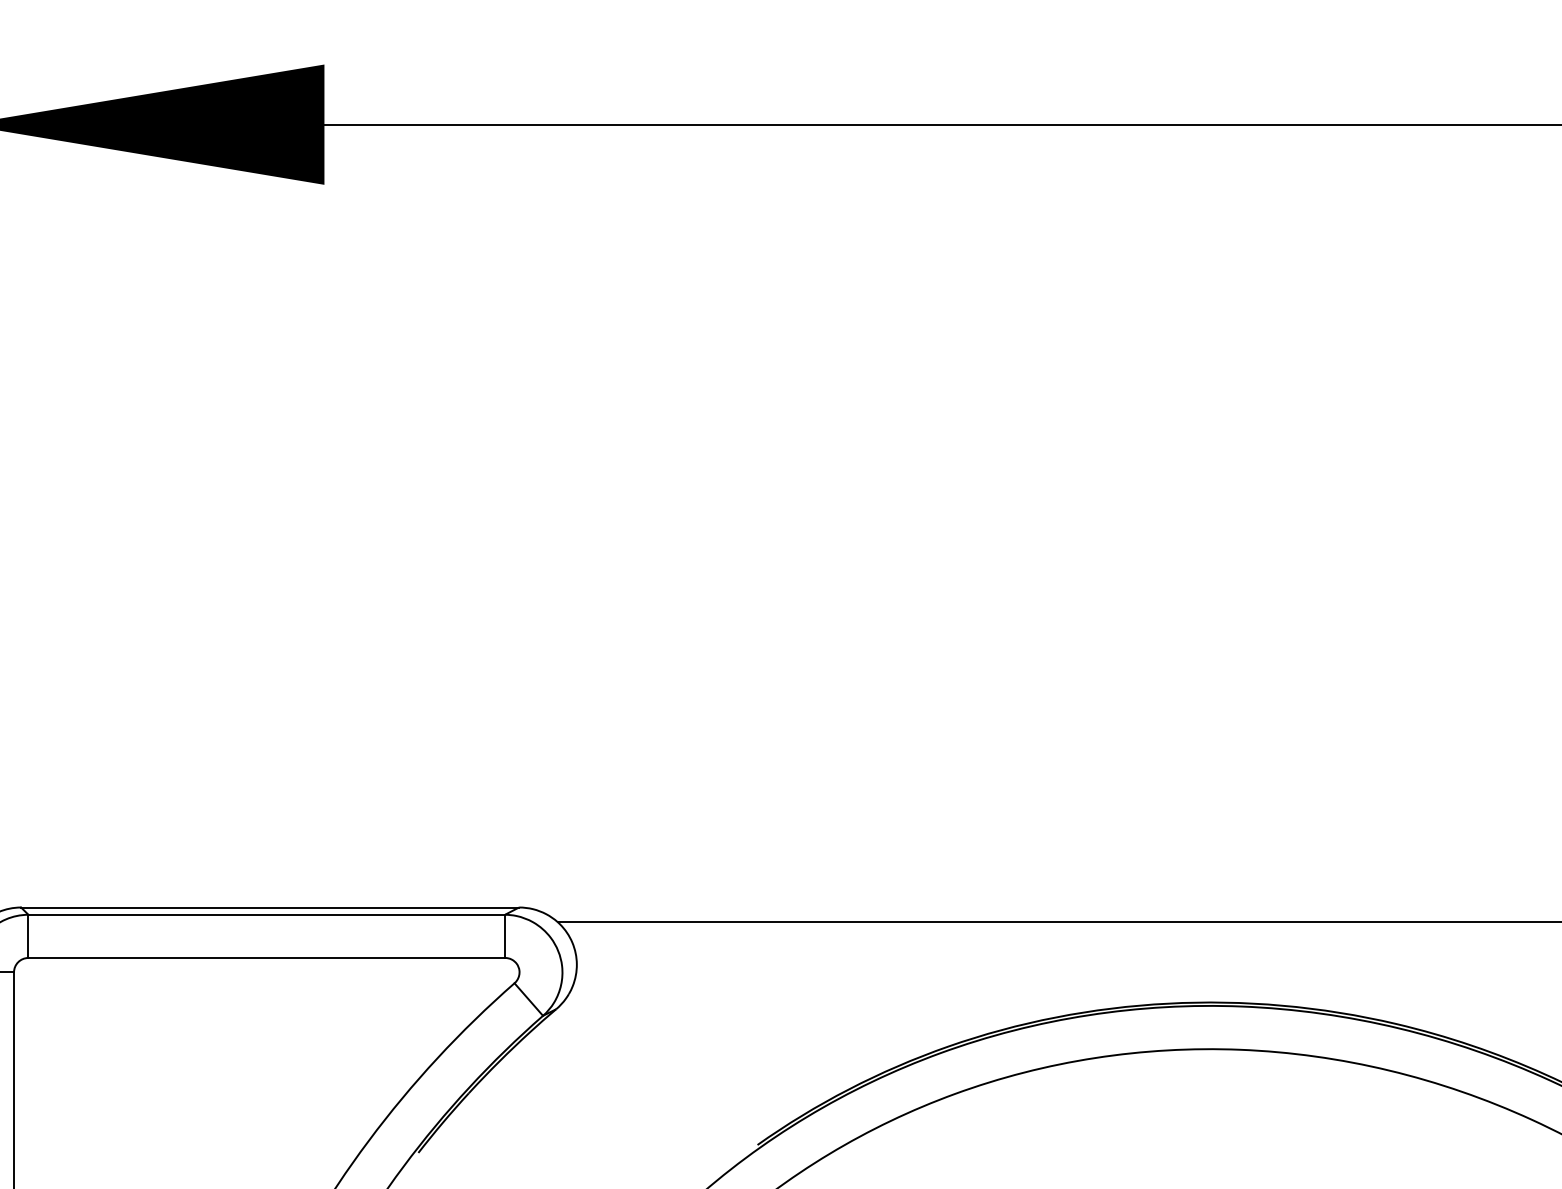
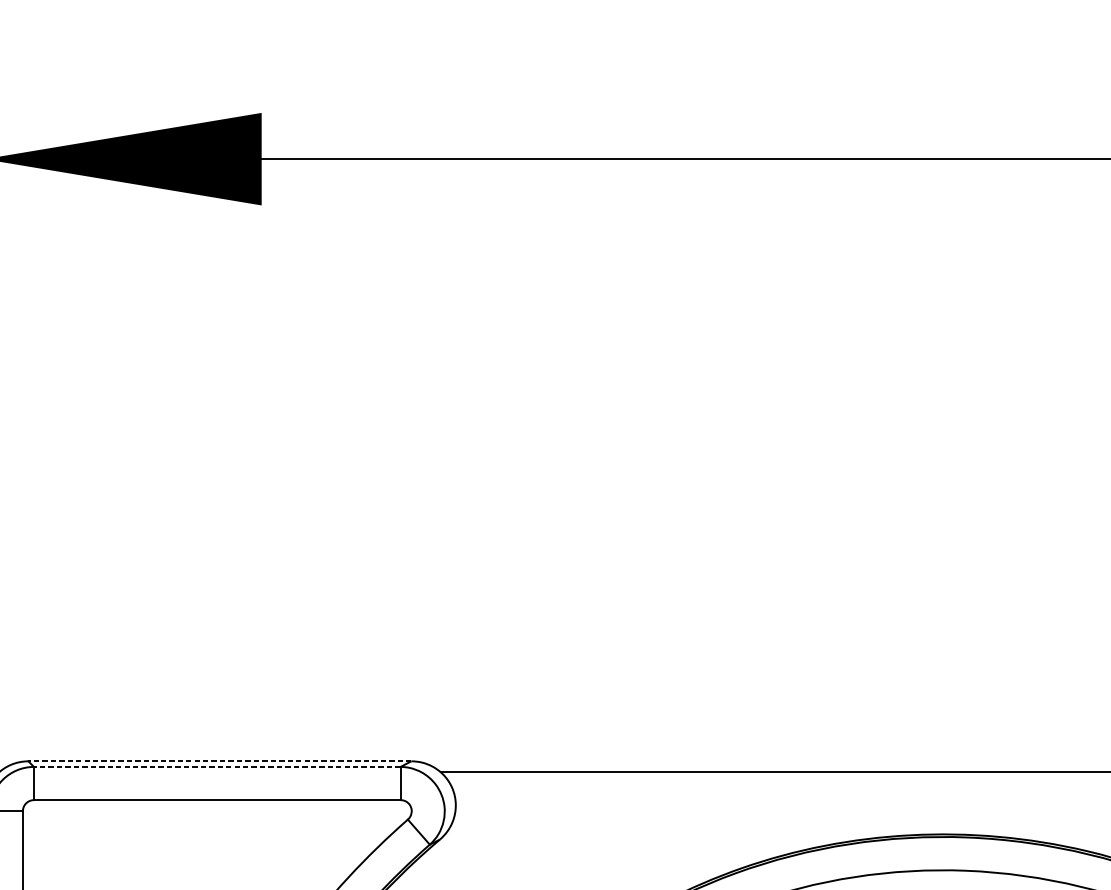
line: (269, 907) -> (219, 761), solid -> dashed
line: (266, 914) -> (217, 766), solid -> dashed

